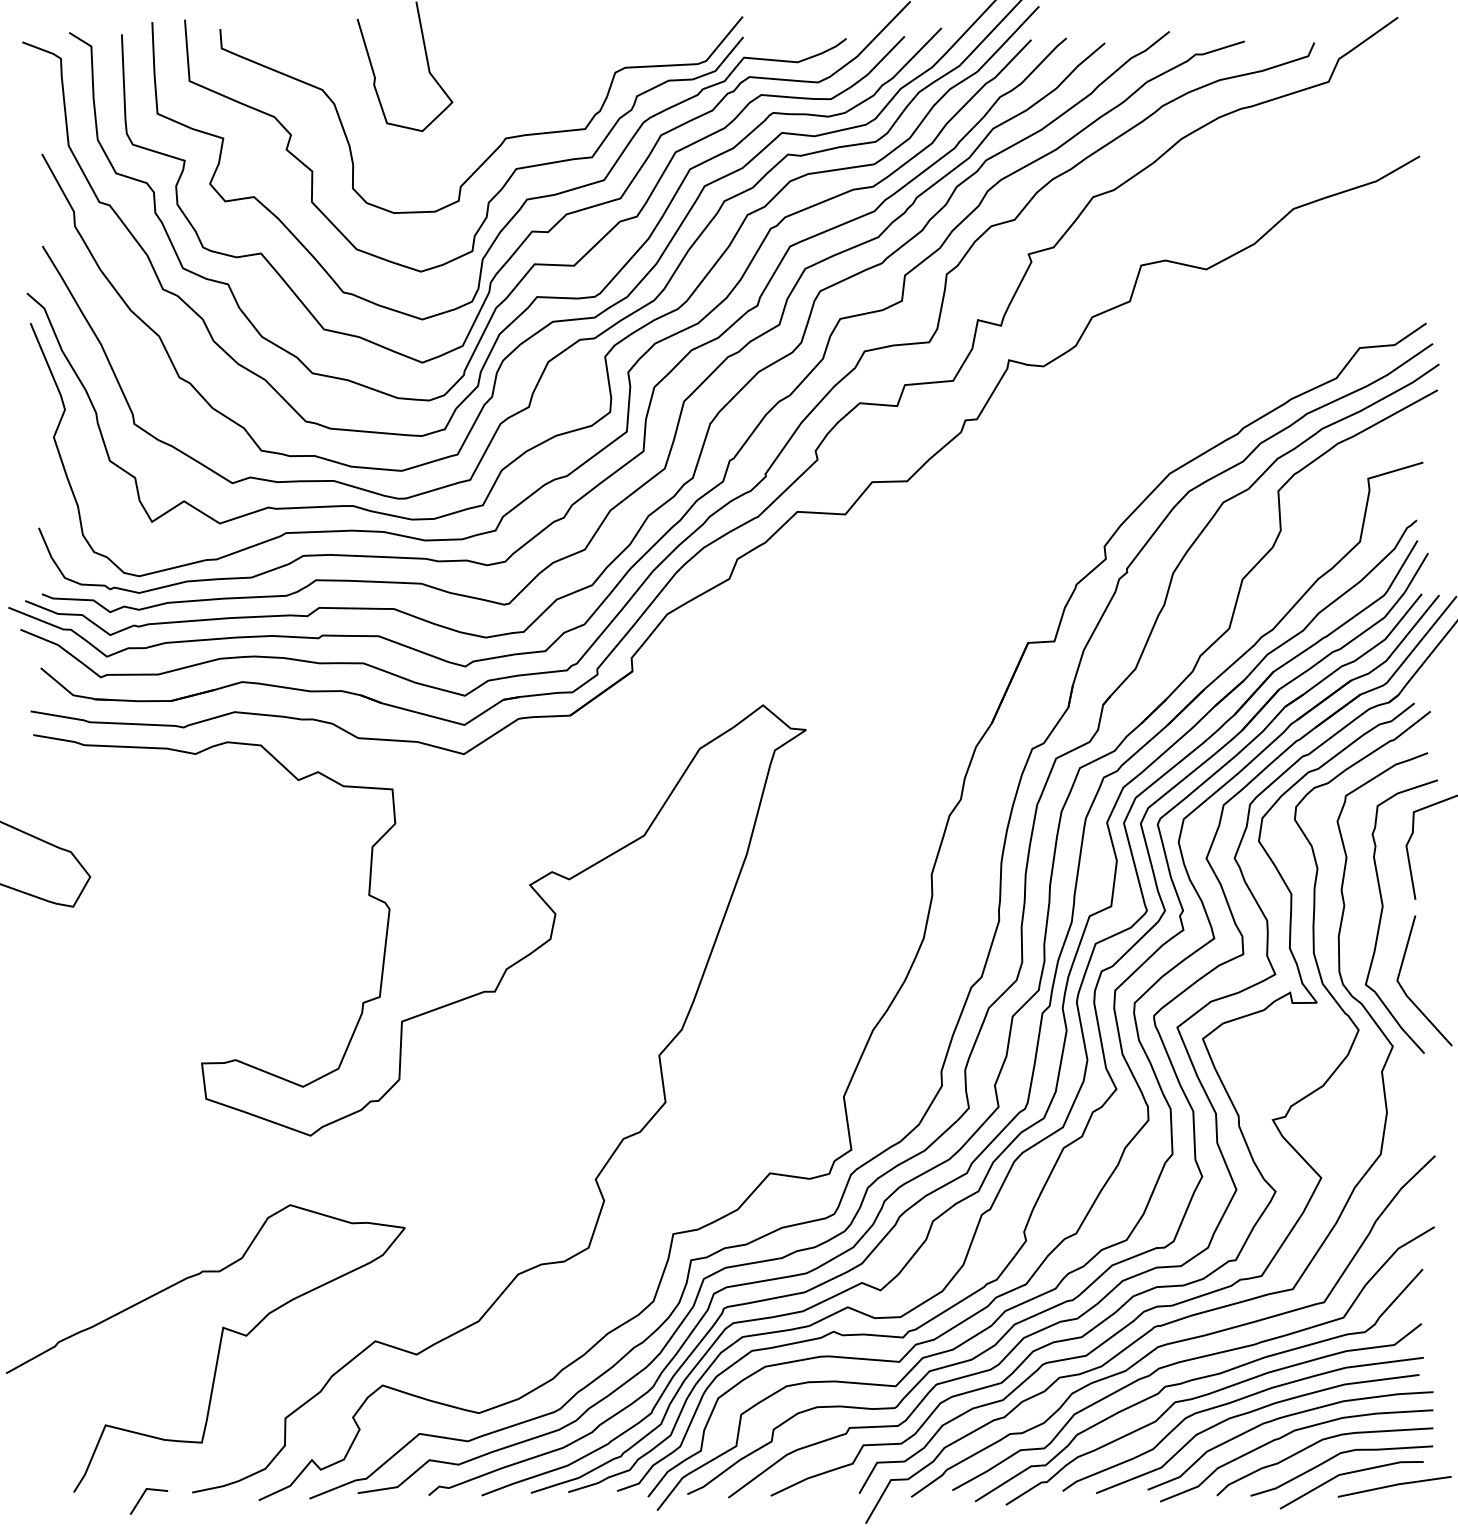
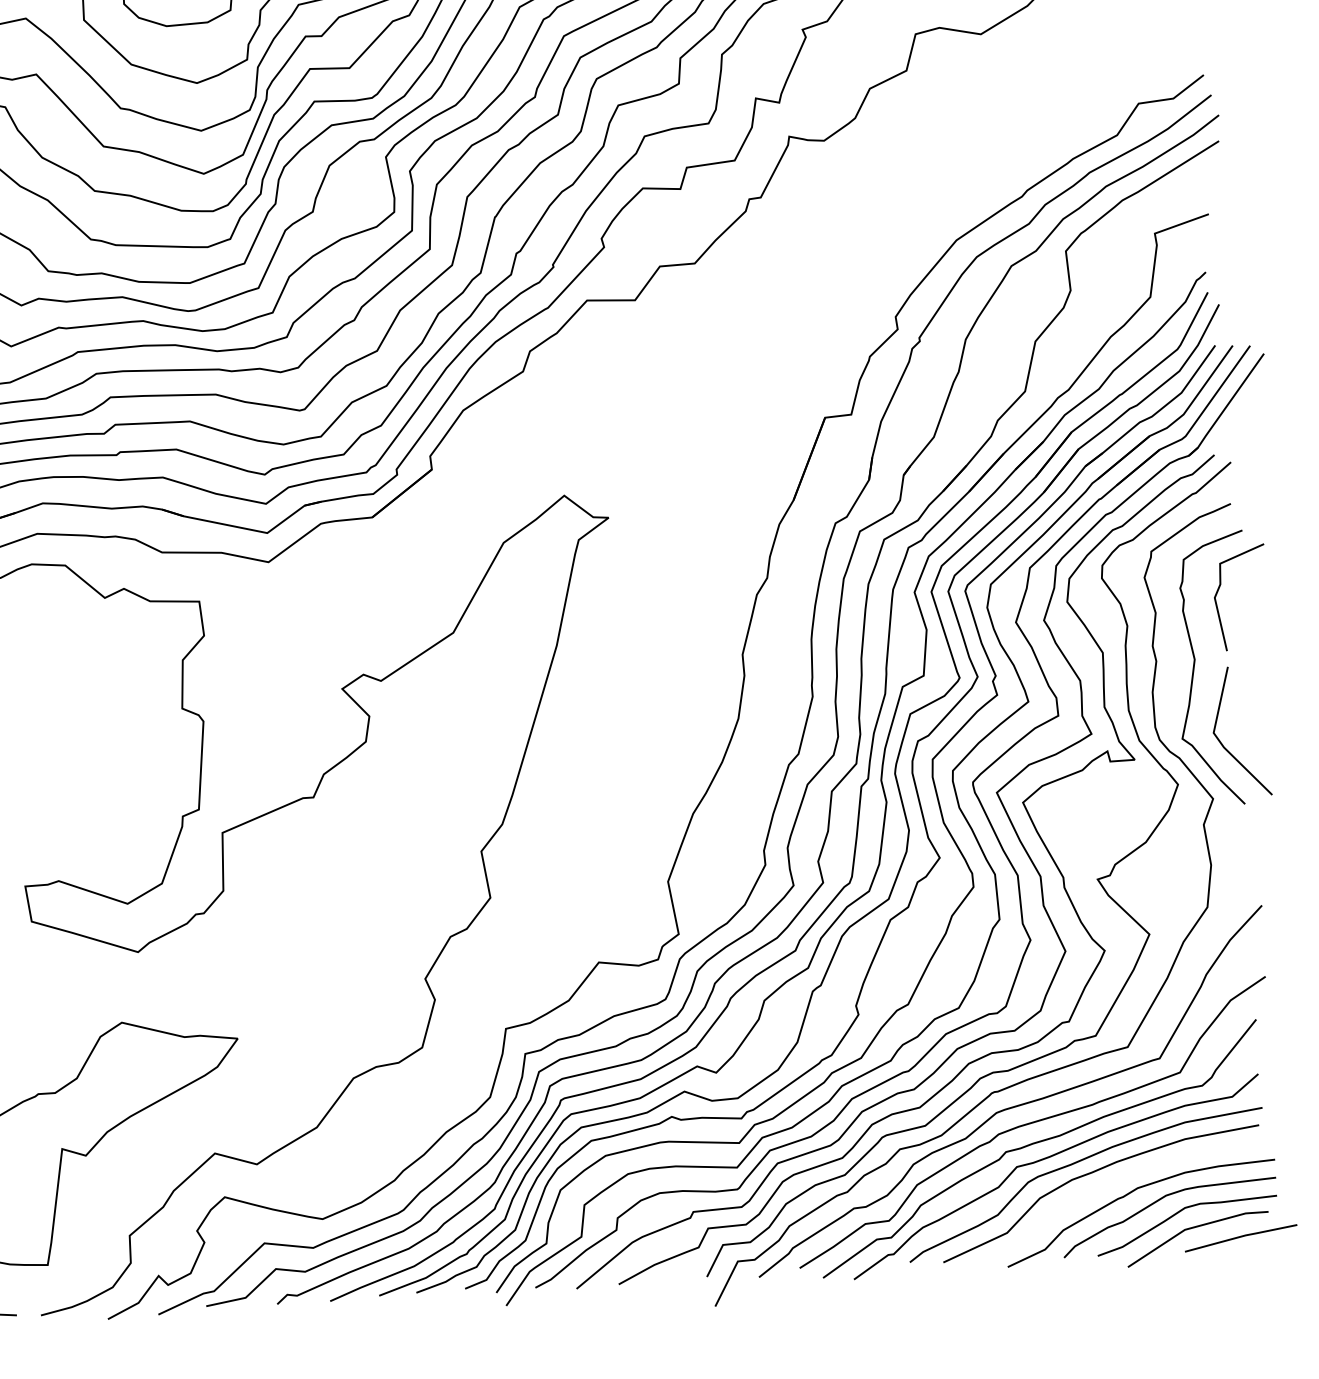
curve: (1286, 1417) -> (1128, 1175), removed

